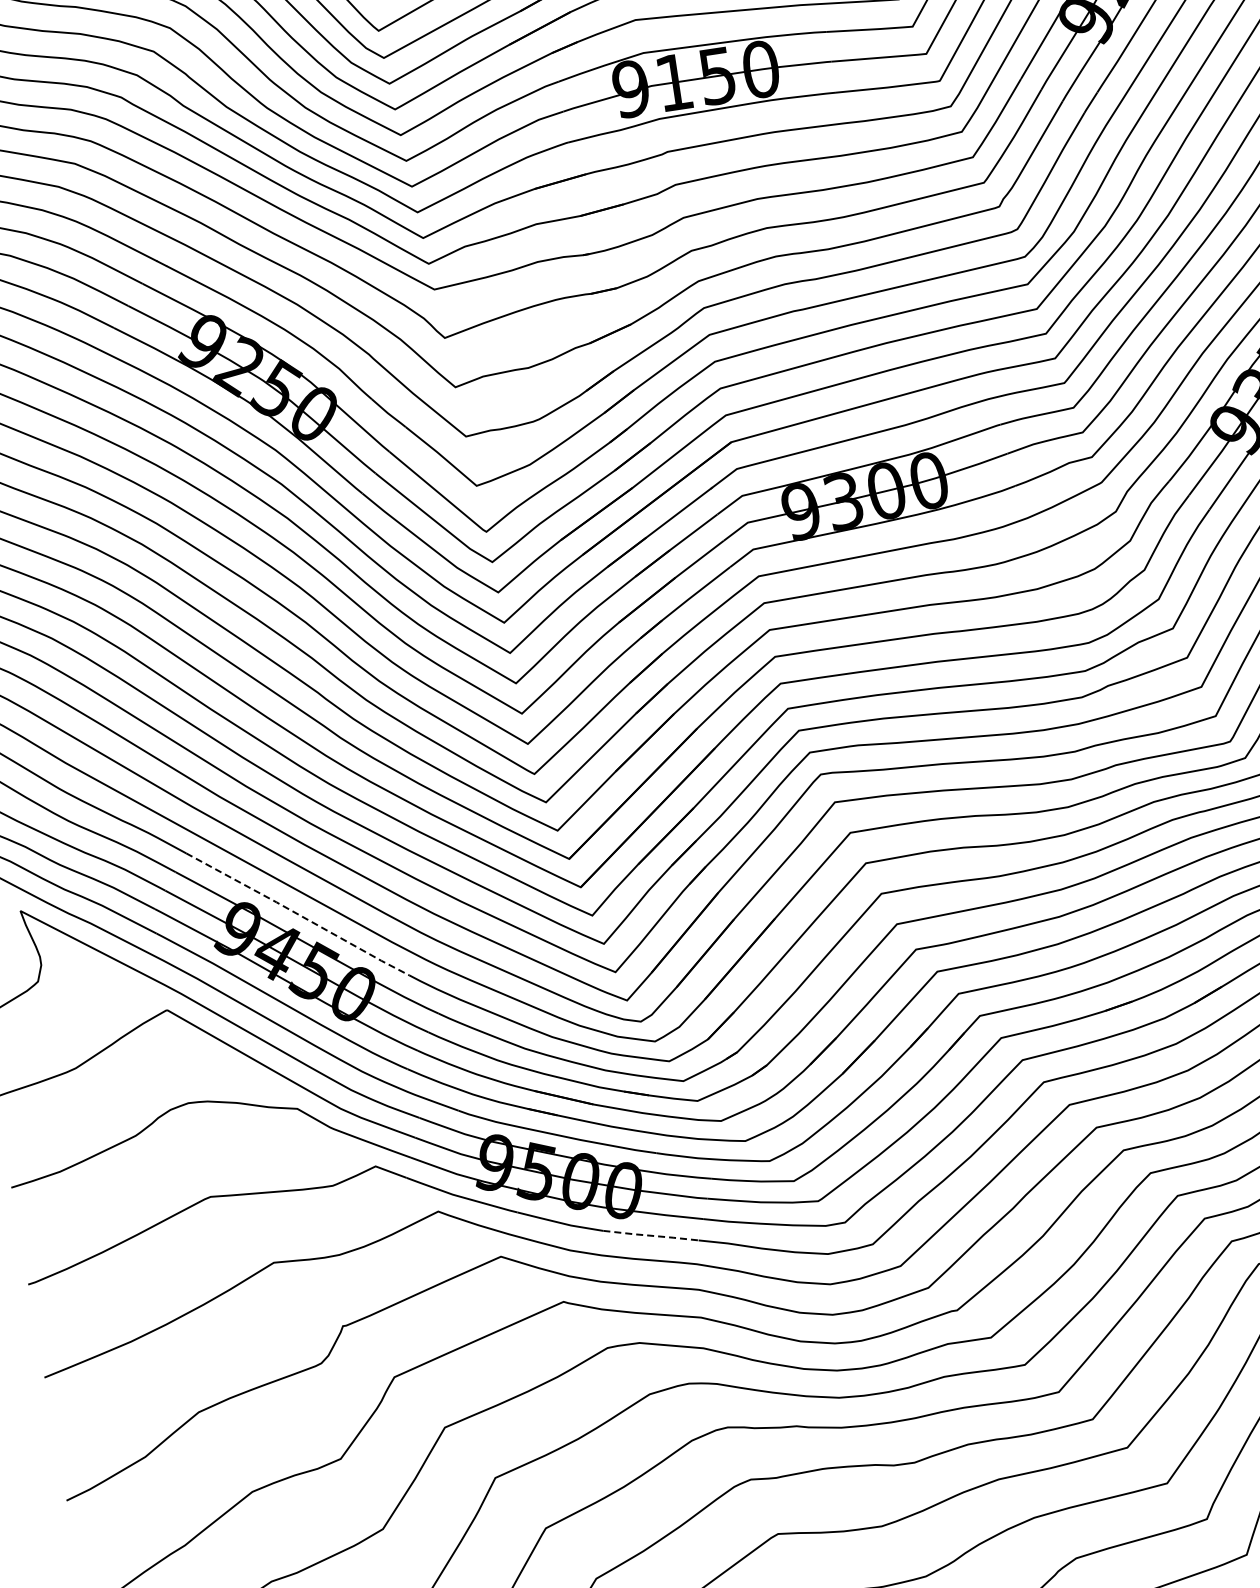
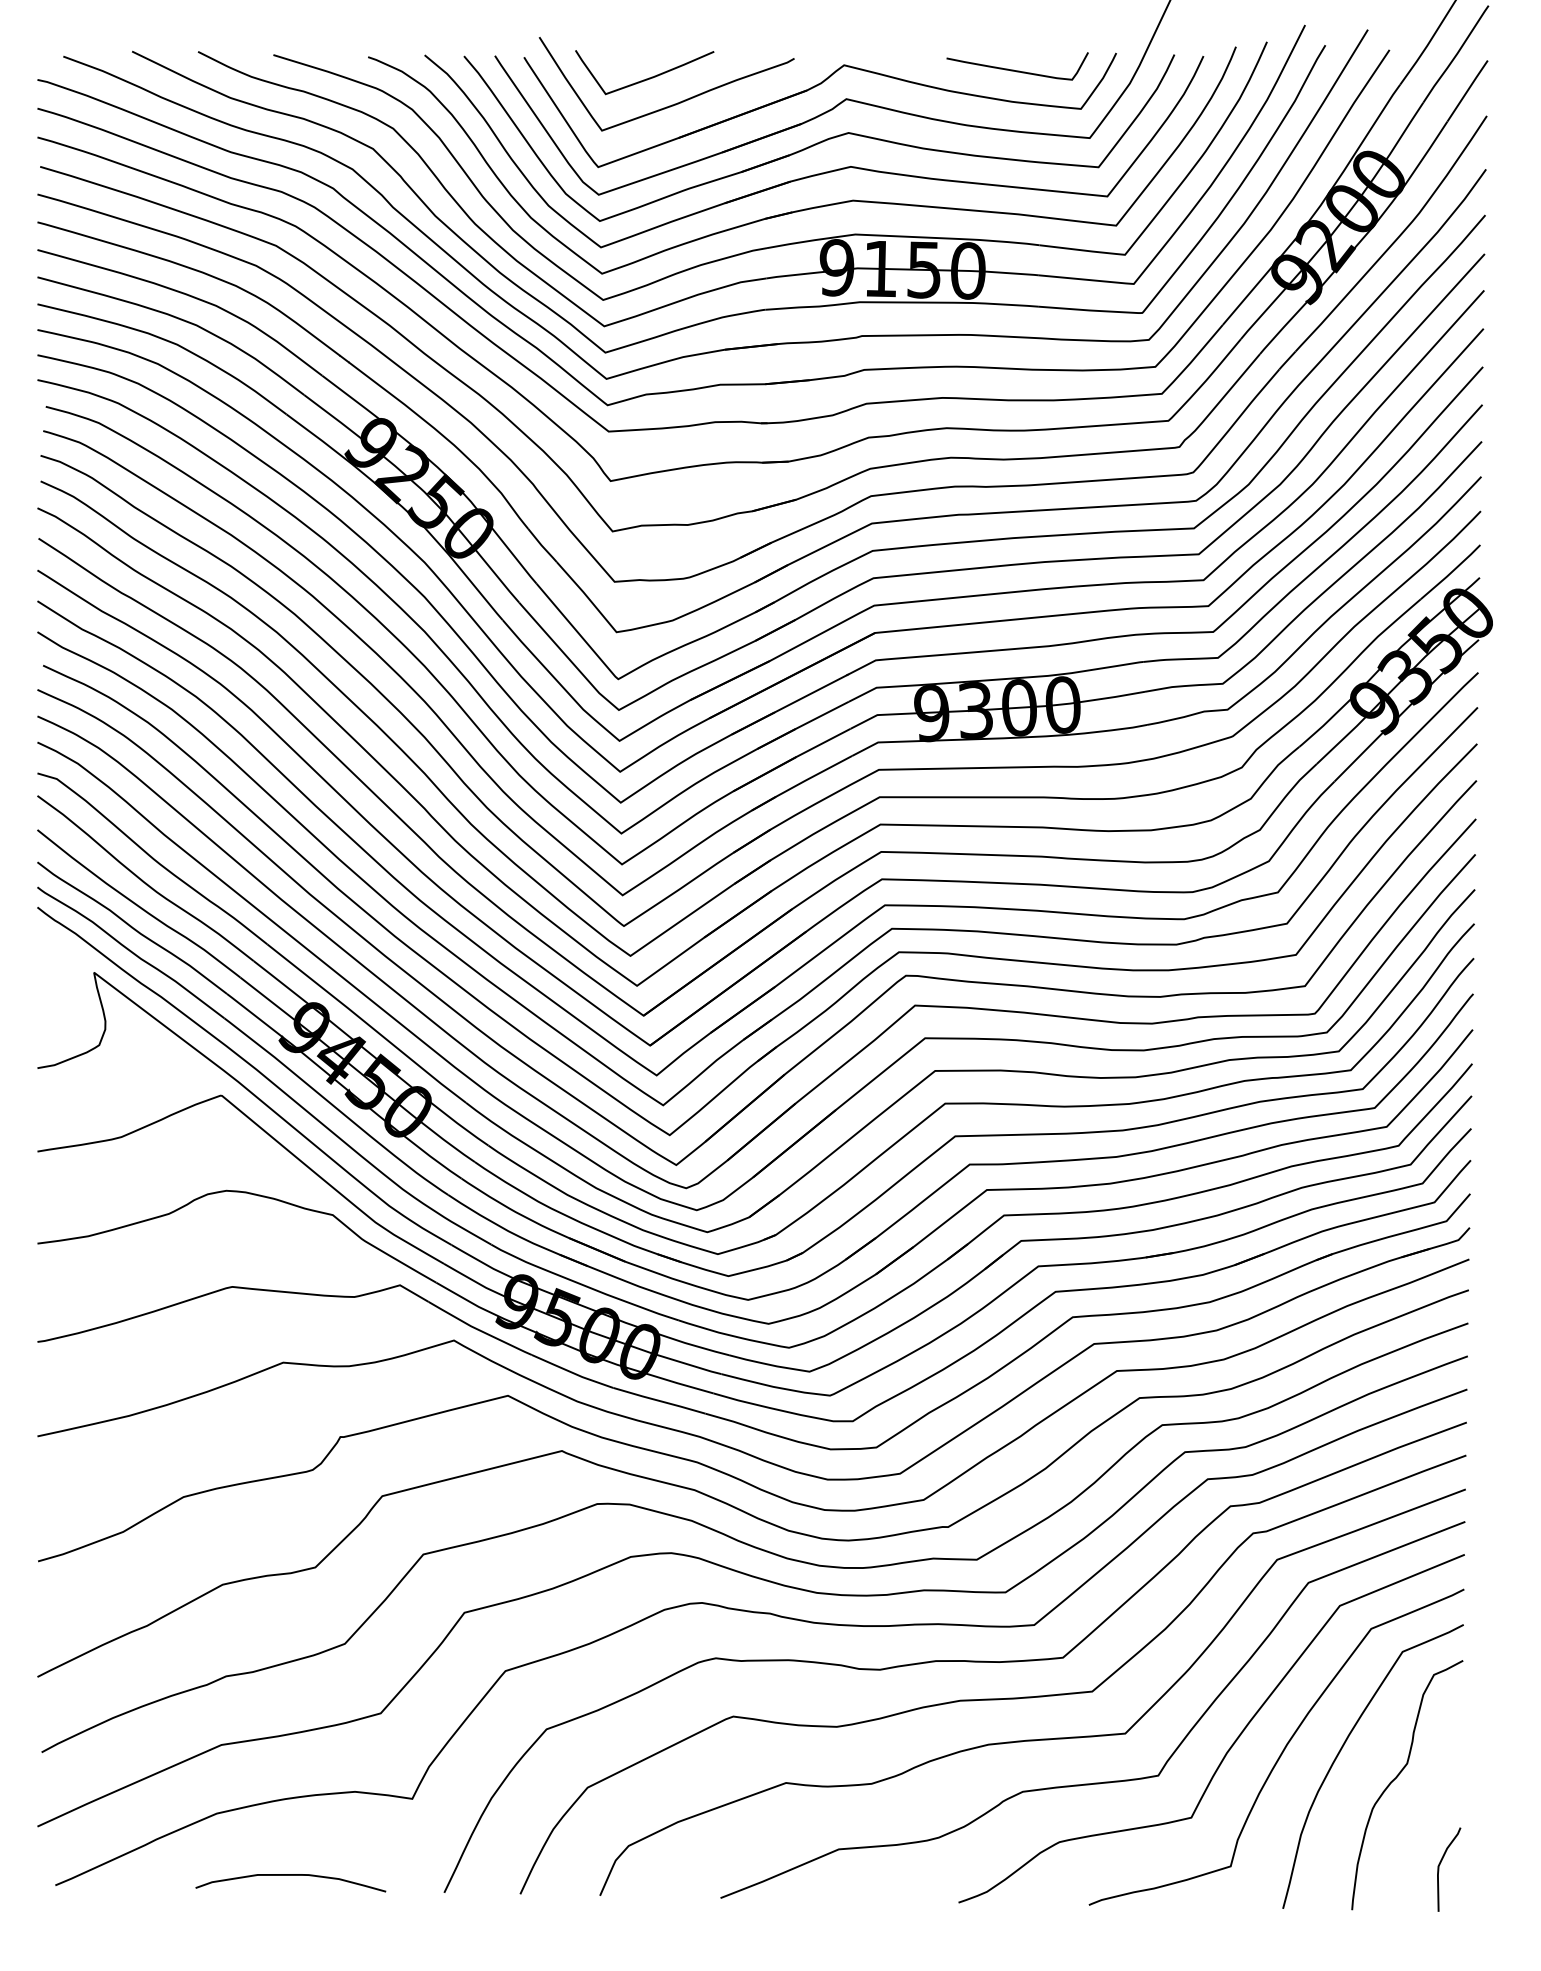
line: (298, 914) -> (367, 1023), dashed -> solid
line: (651, 1236) -> (659, 1401), dashed -> solid

